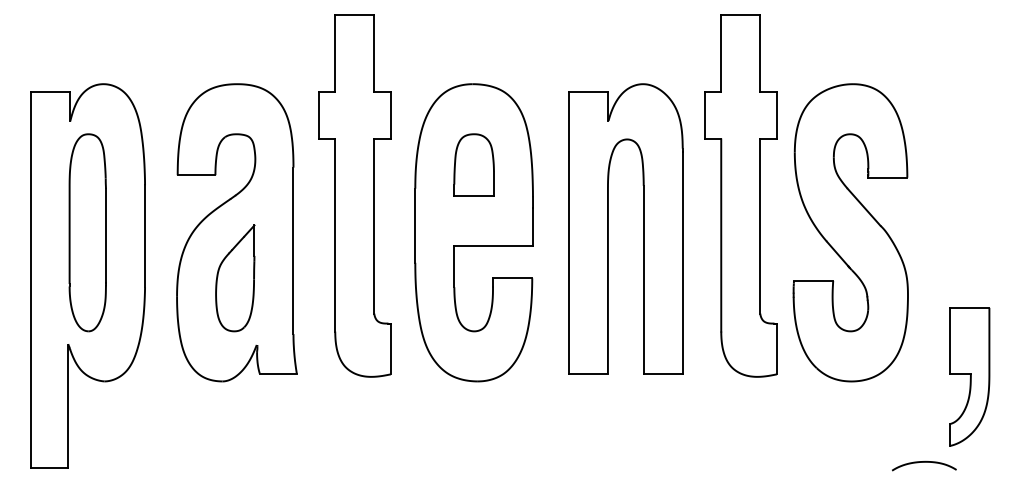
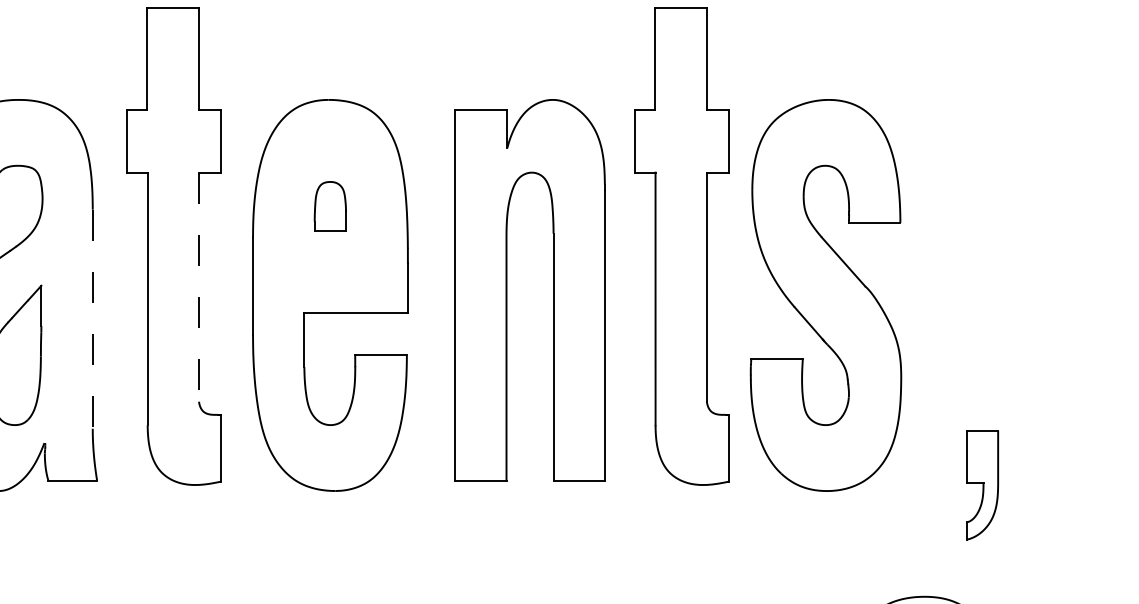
part: (473, 164) -> (329, 205), size x0.6
line: (374, 227) -> (199, 288), solid -> dashed
line: (293, 251) -> (92, 320), solid -> dashed
part: (969, 376) -> (982, 484), size x0.6

